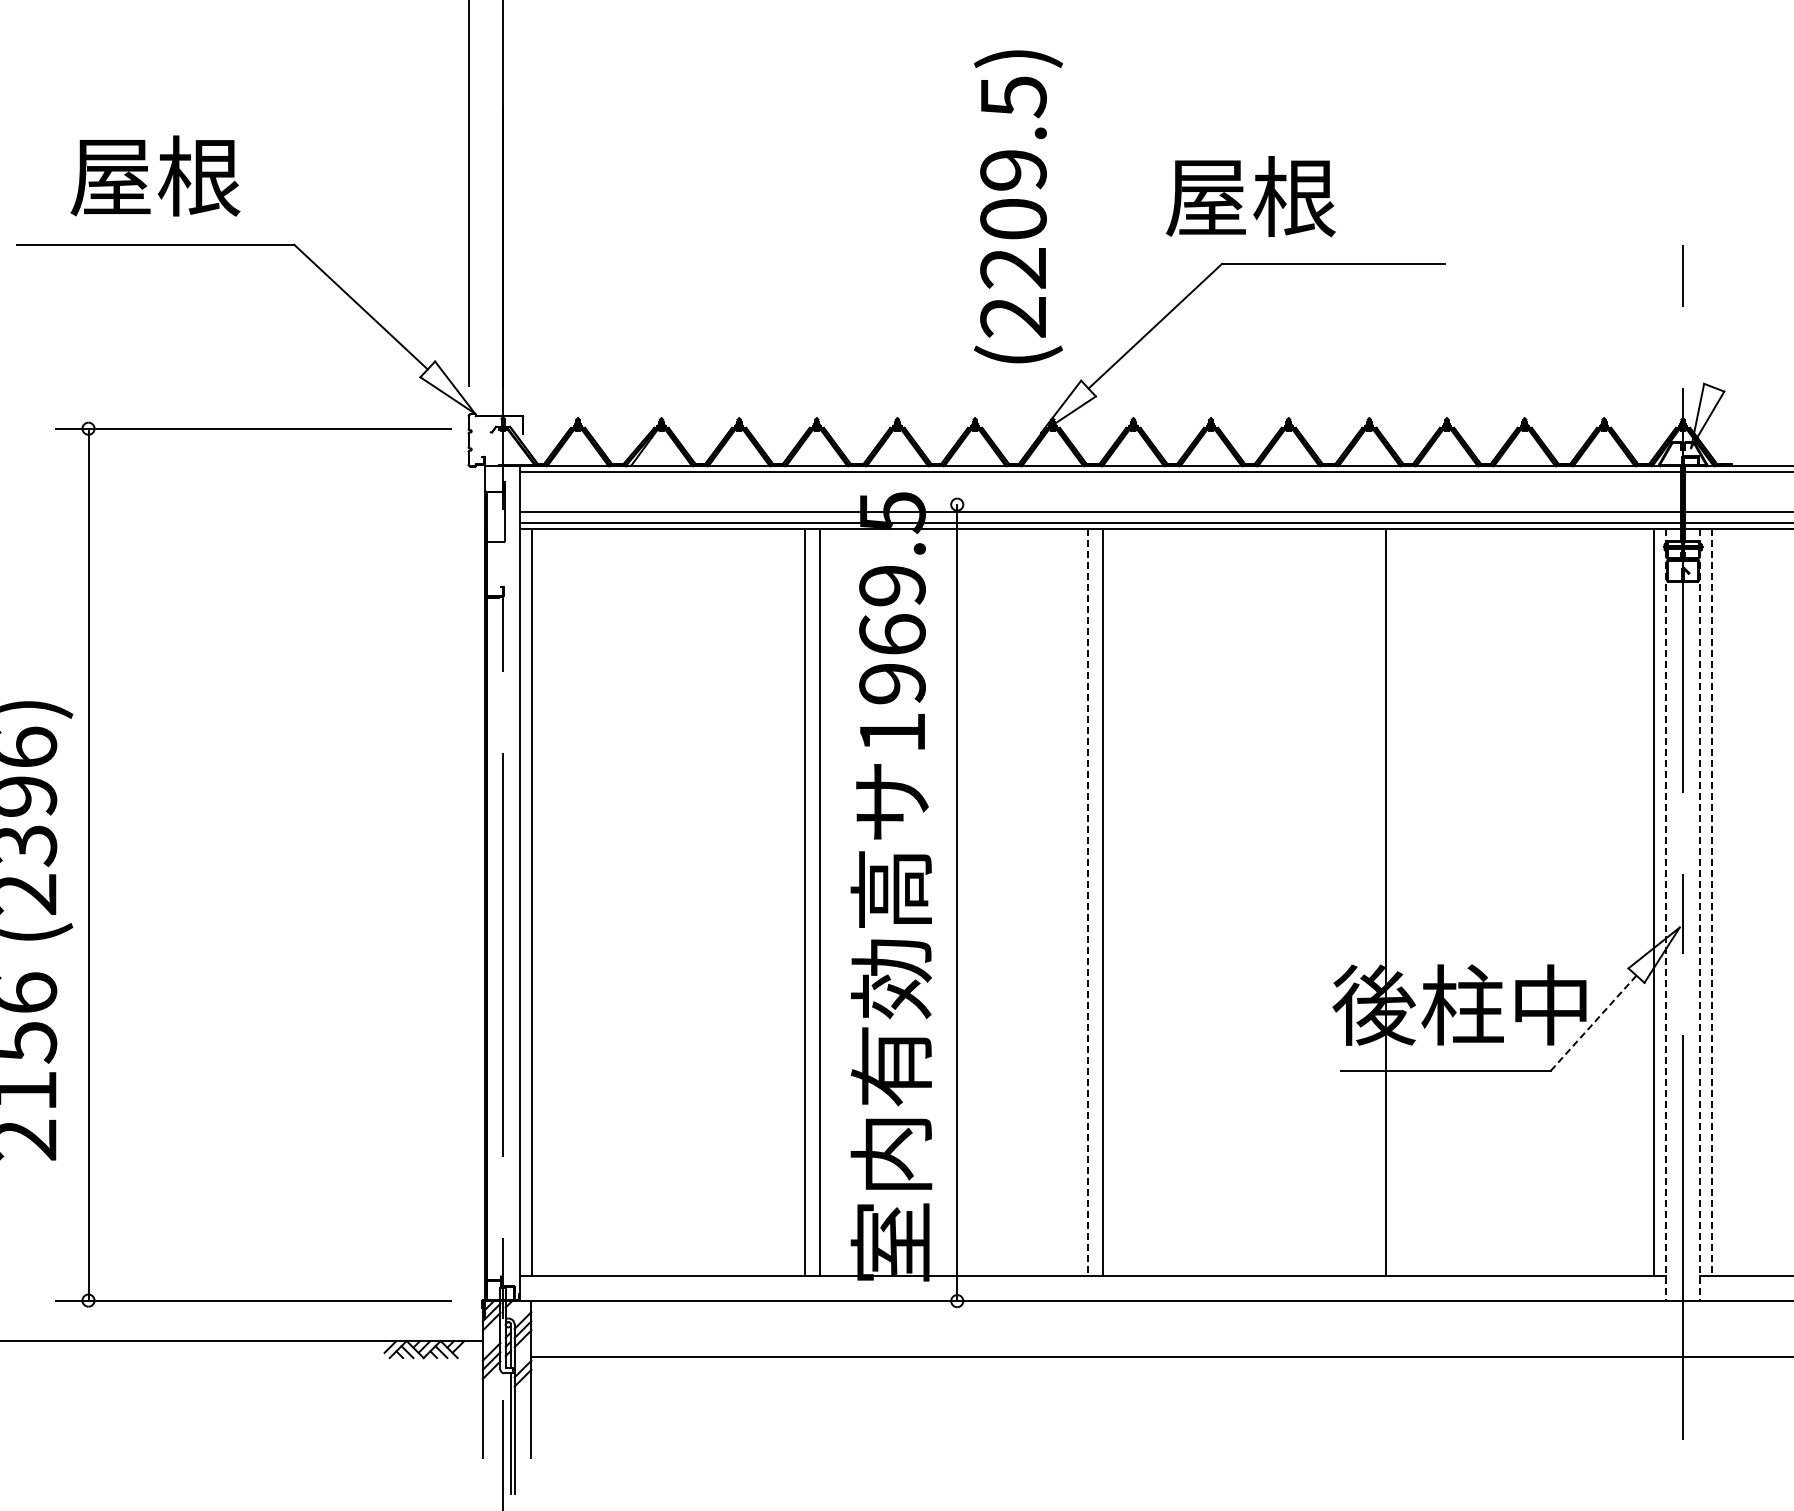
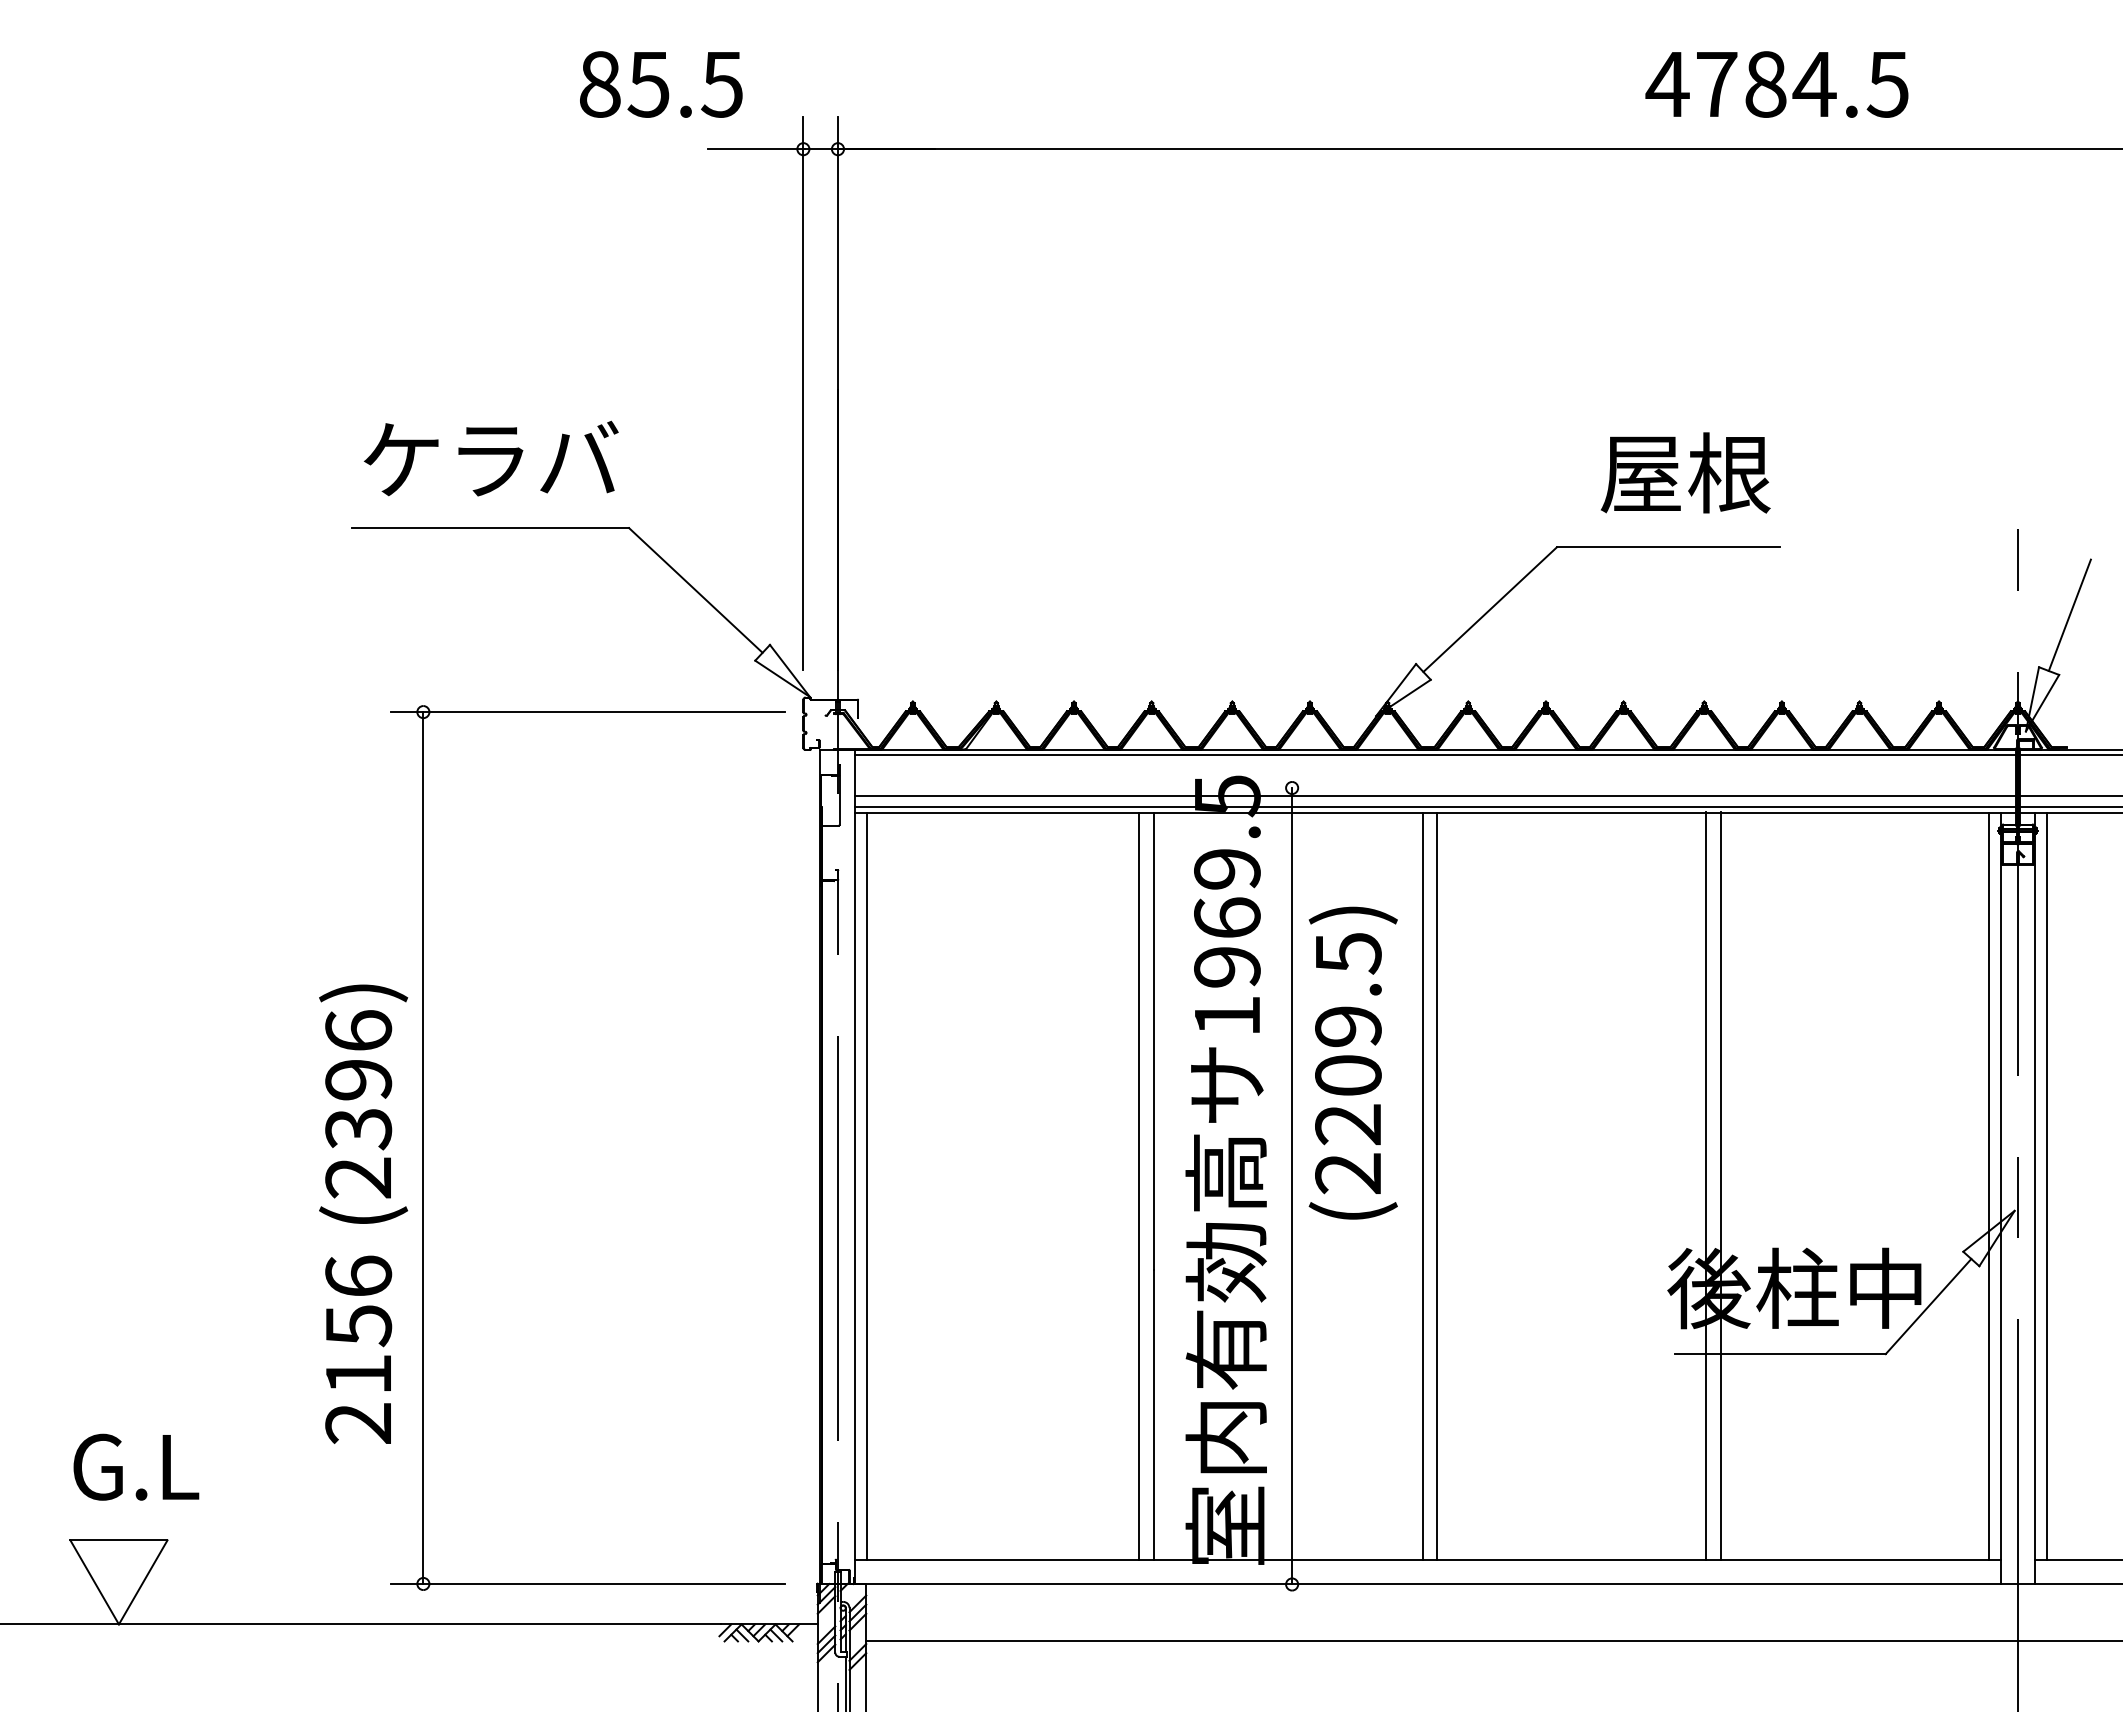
text: (155, 175) -> (490, 458), 屋根 -> ケラバ
text: (1250, 196) -> (1685, 472), moved
text: (1017, 206) -> (1352, 1062), moved
line: (1734, 331) -> (2069, 614), added
line: (1370, 902) -> (1705, 1185), added
line: (1087, 903) -> (1422, 1186), dashed -> solid
line: (1712, 903) -> (2047, 1186), dashed -> solid
line: (1665, 915) -> (2000, 1198), dashed -> solid
line: (1700, 915) -> (2035, 1198), dashed -> solid
line: (1593, 1023) -> (1928, 1306), dashed -> solid

